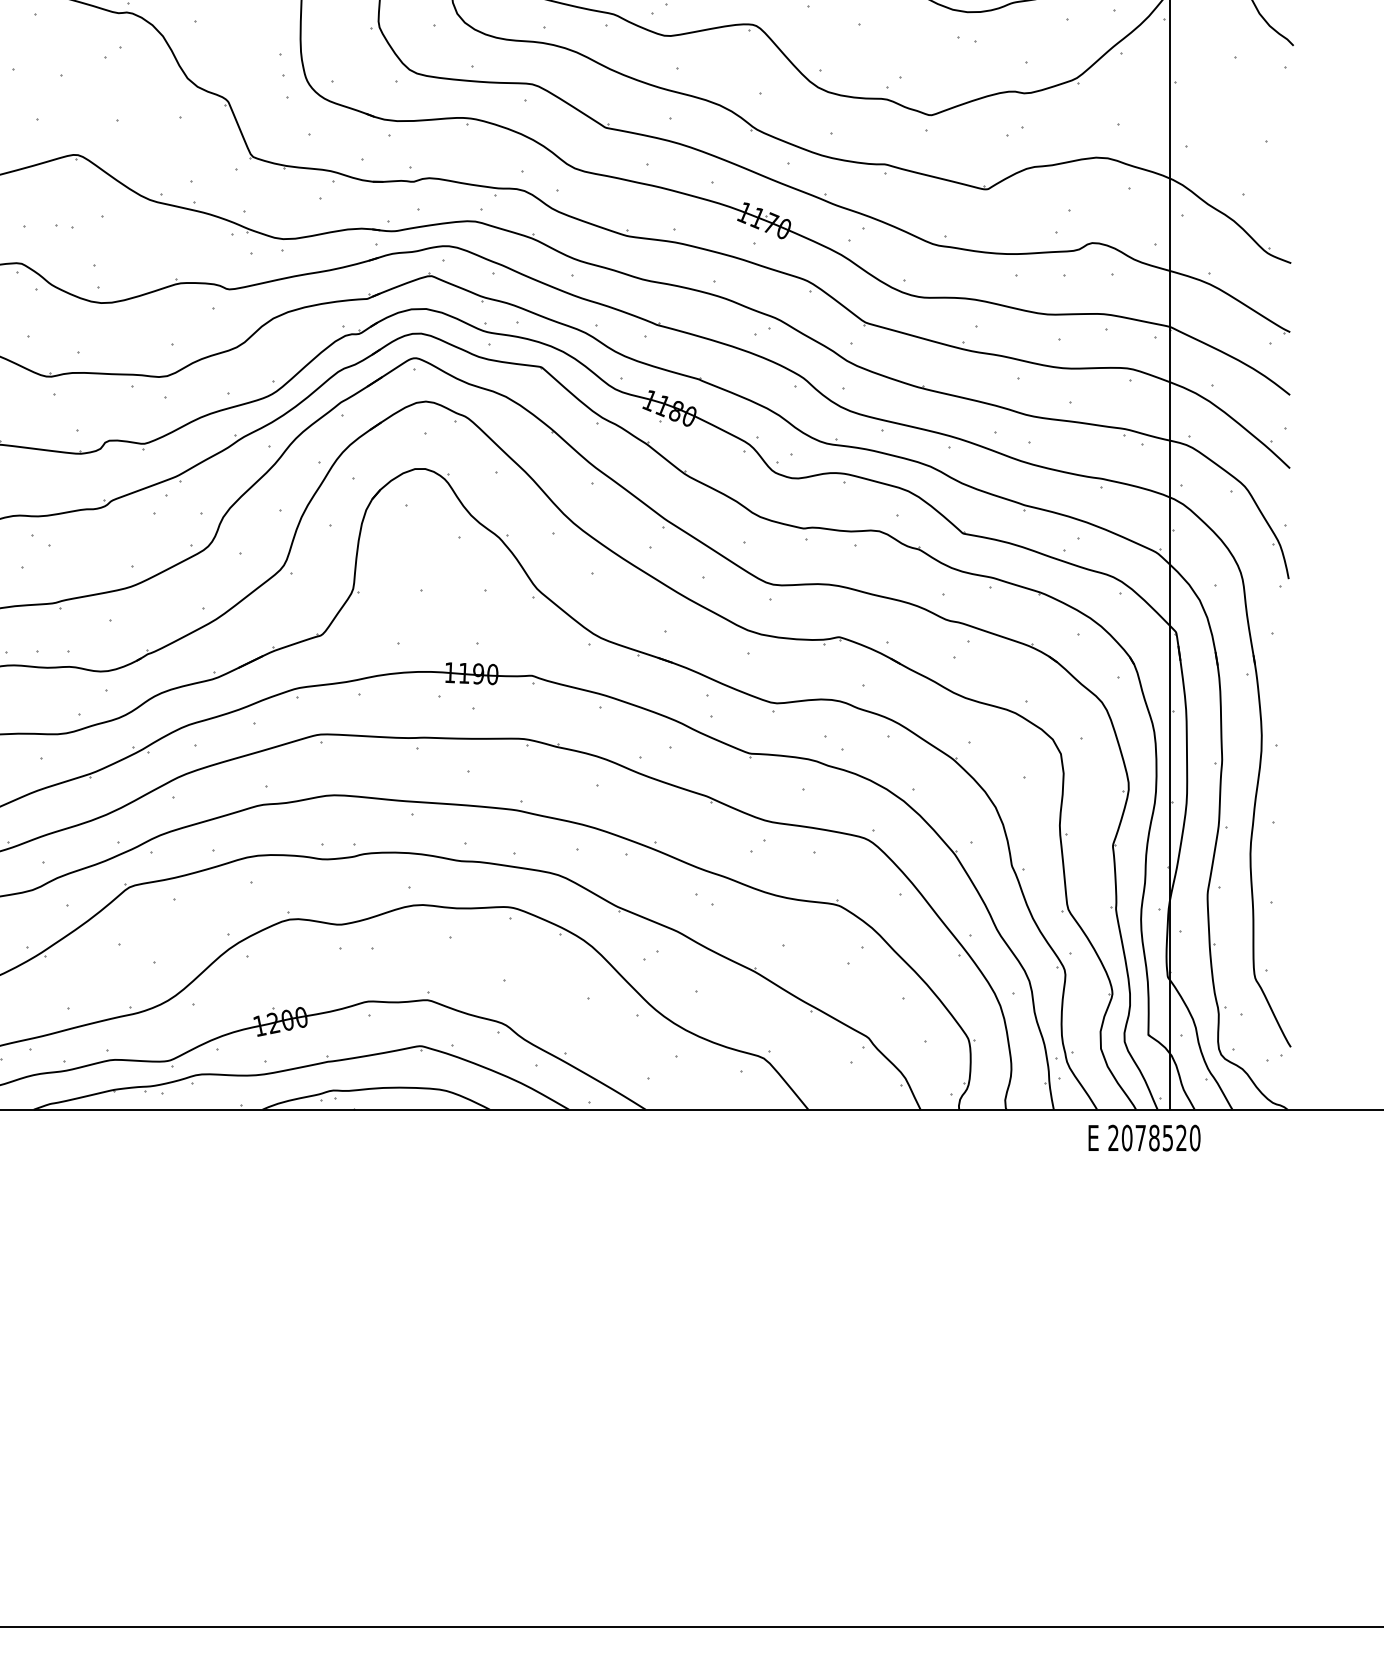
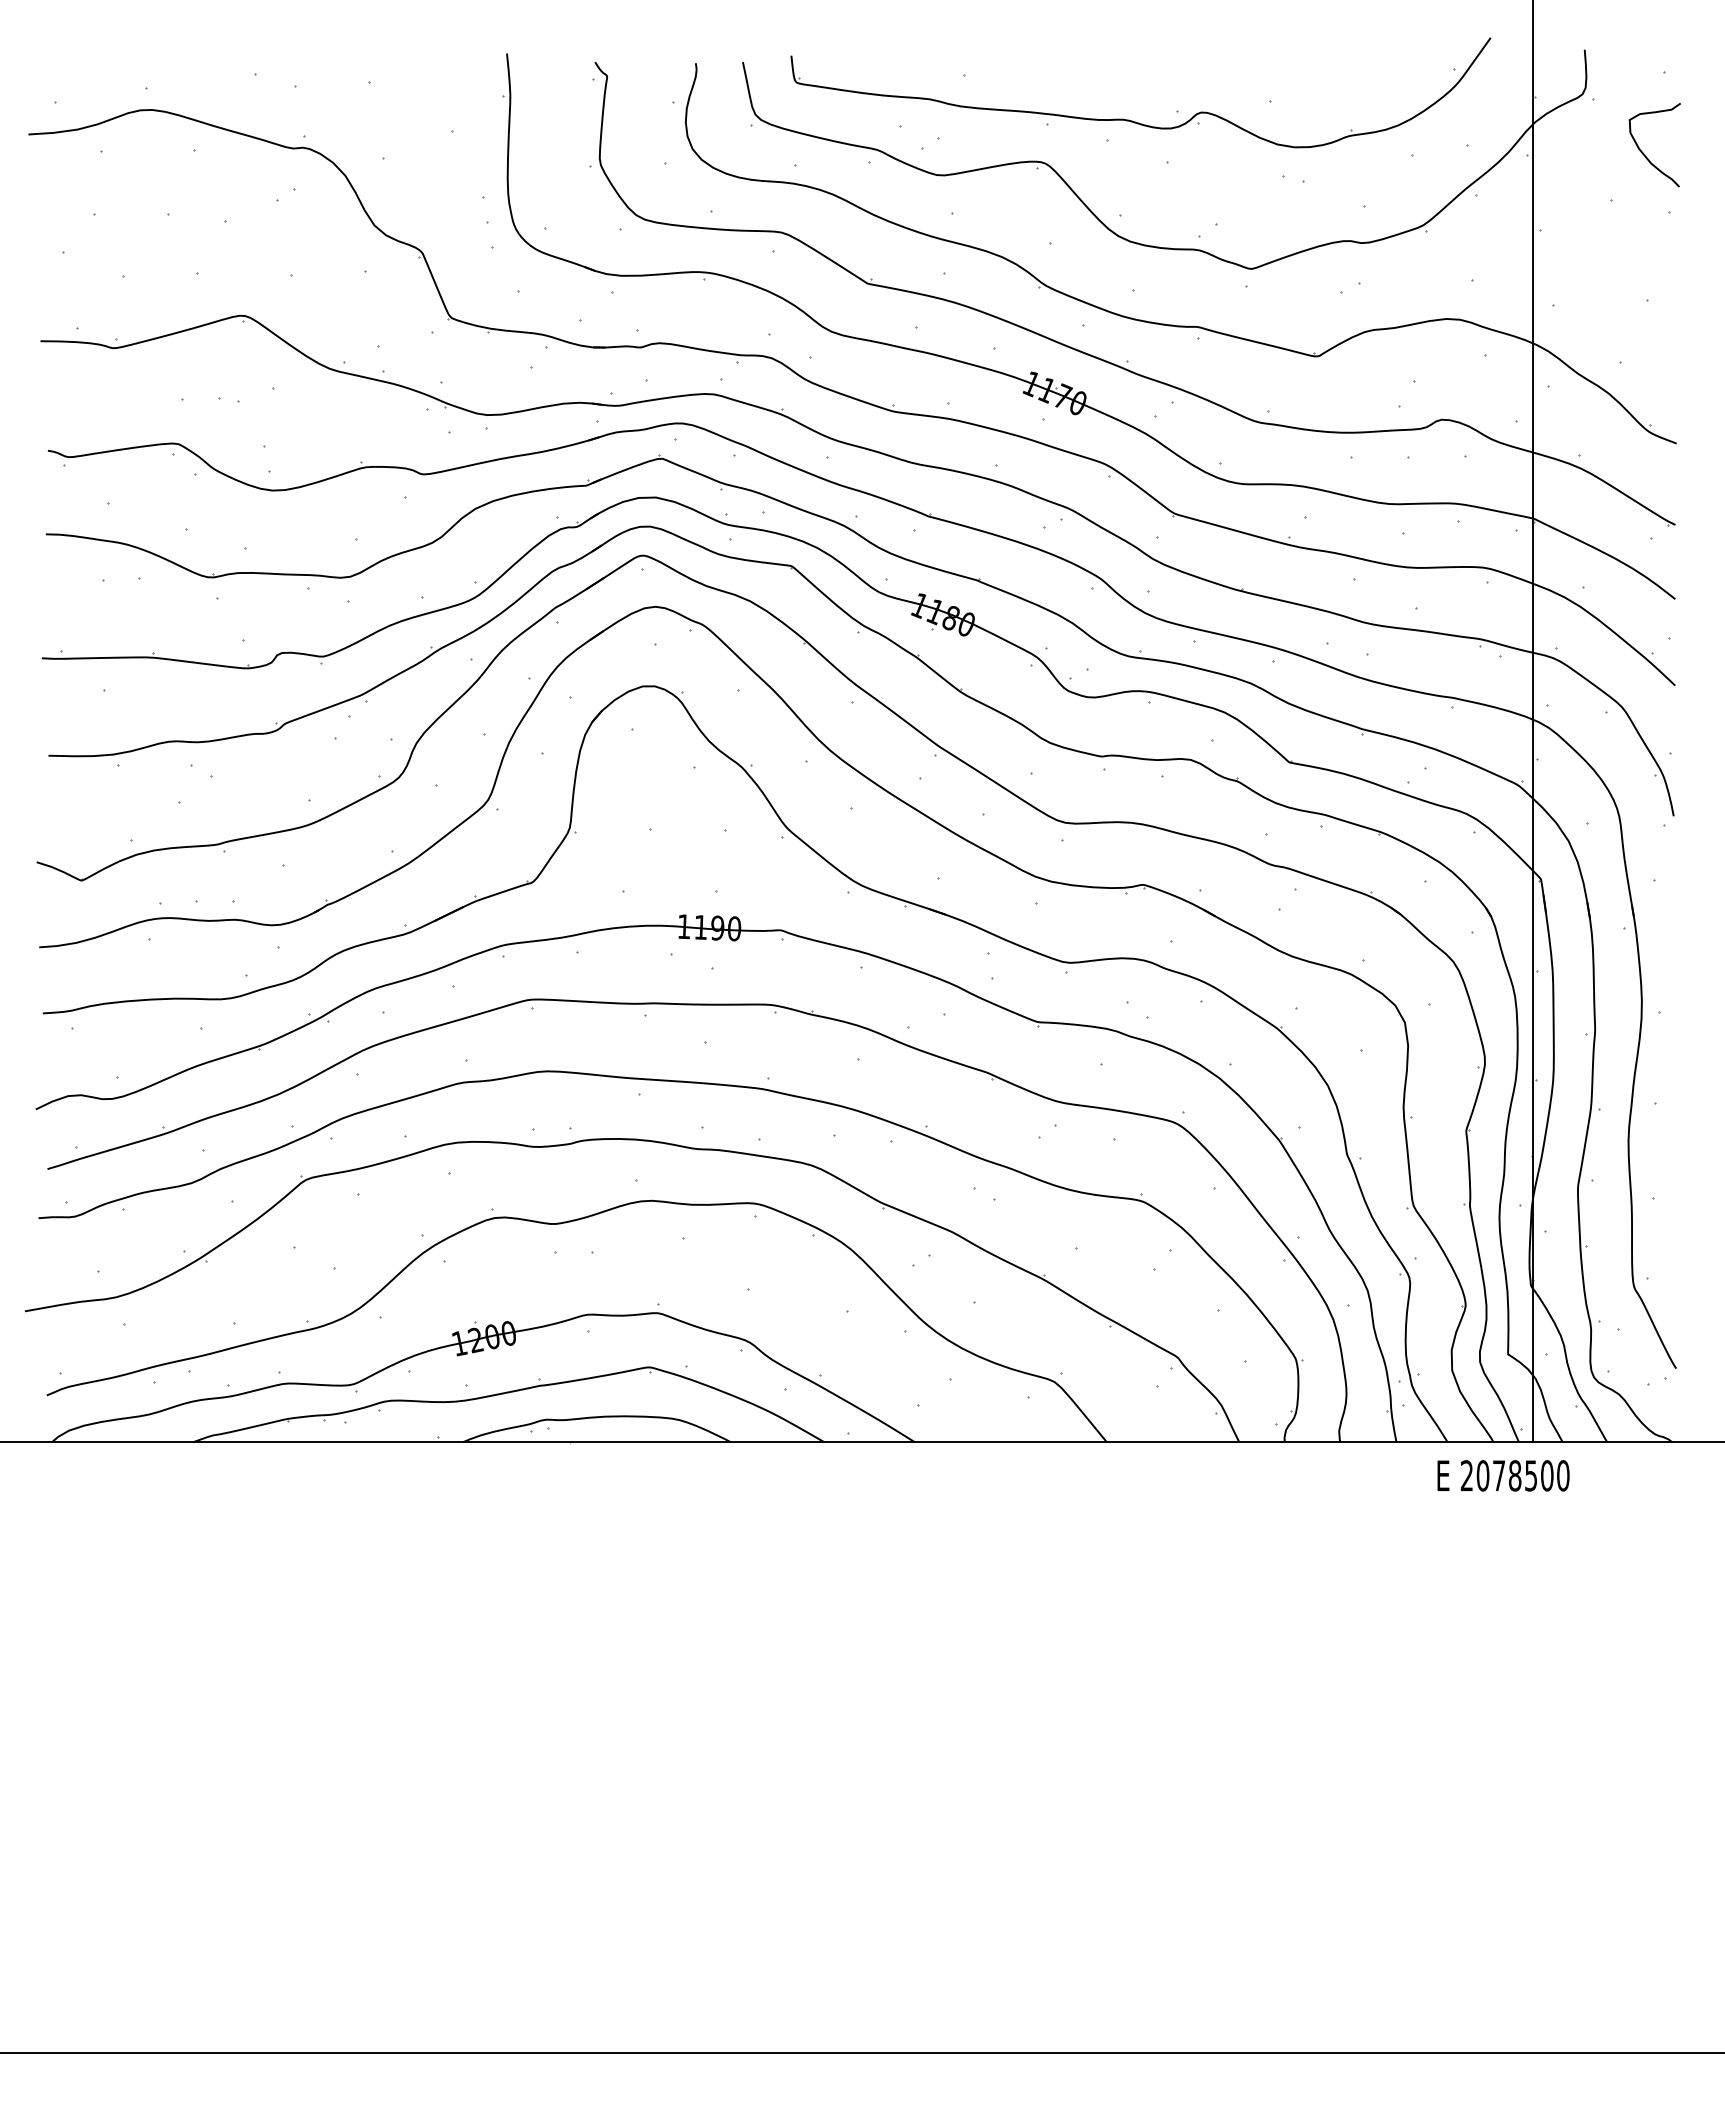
text: (1181, 1137) -> (1547, 1475), 2078520 -> 2078500

